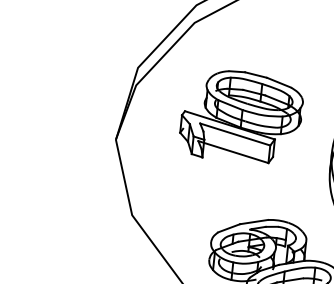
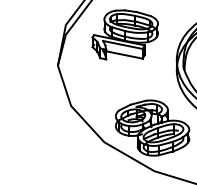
part: (240, 115) -> (124, 34), moved

